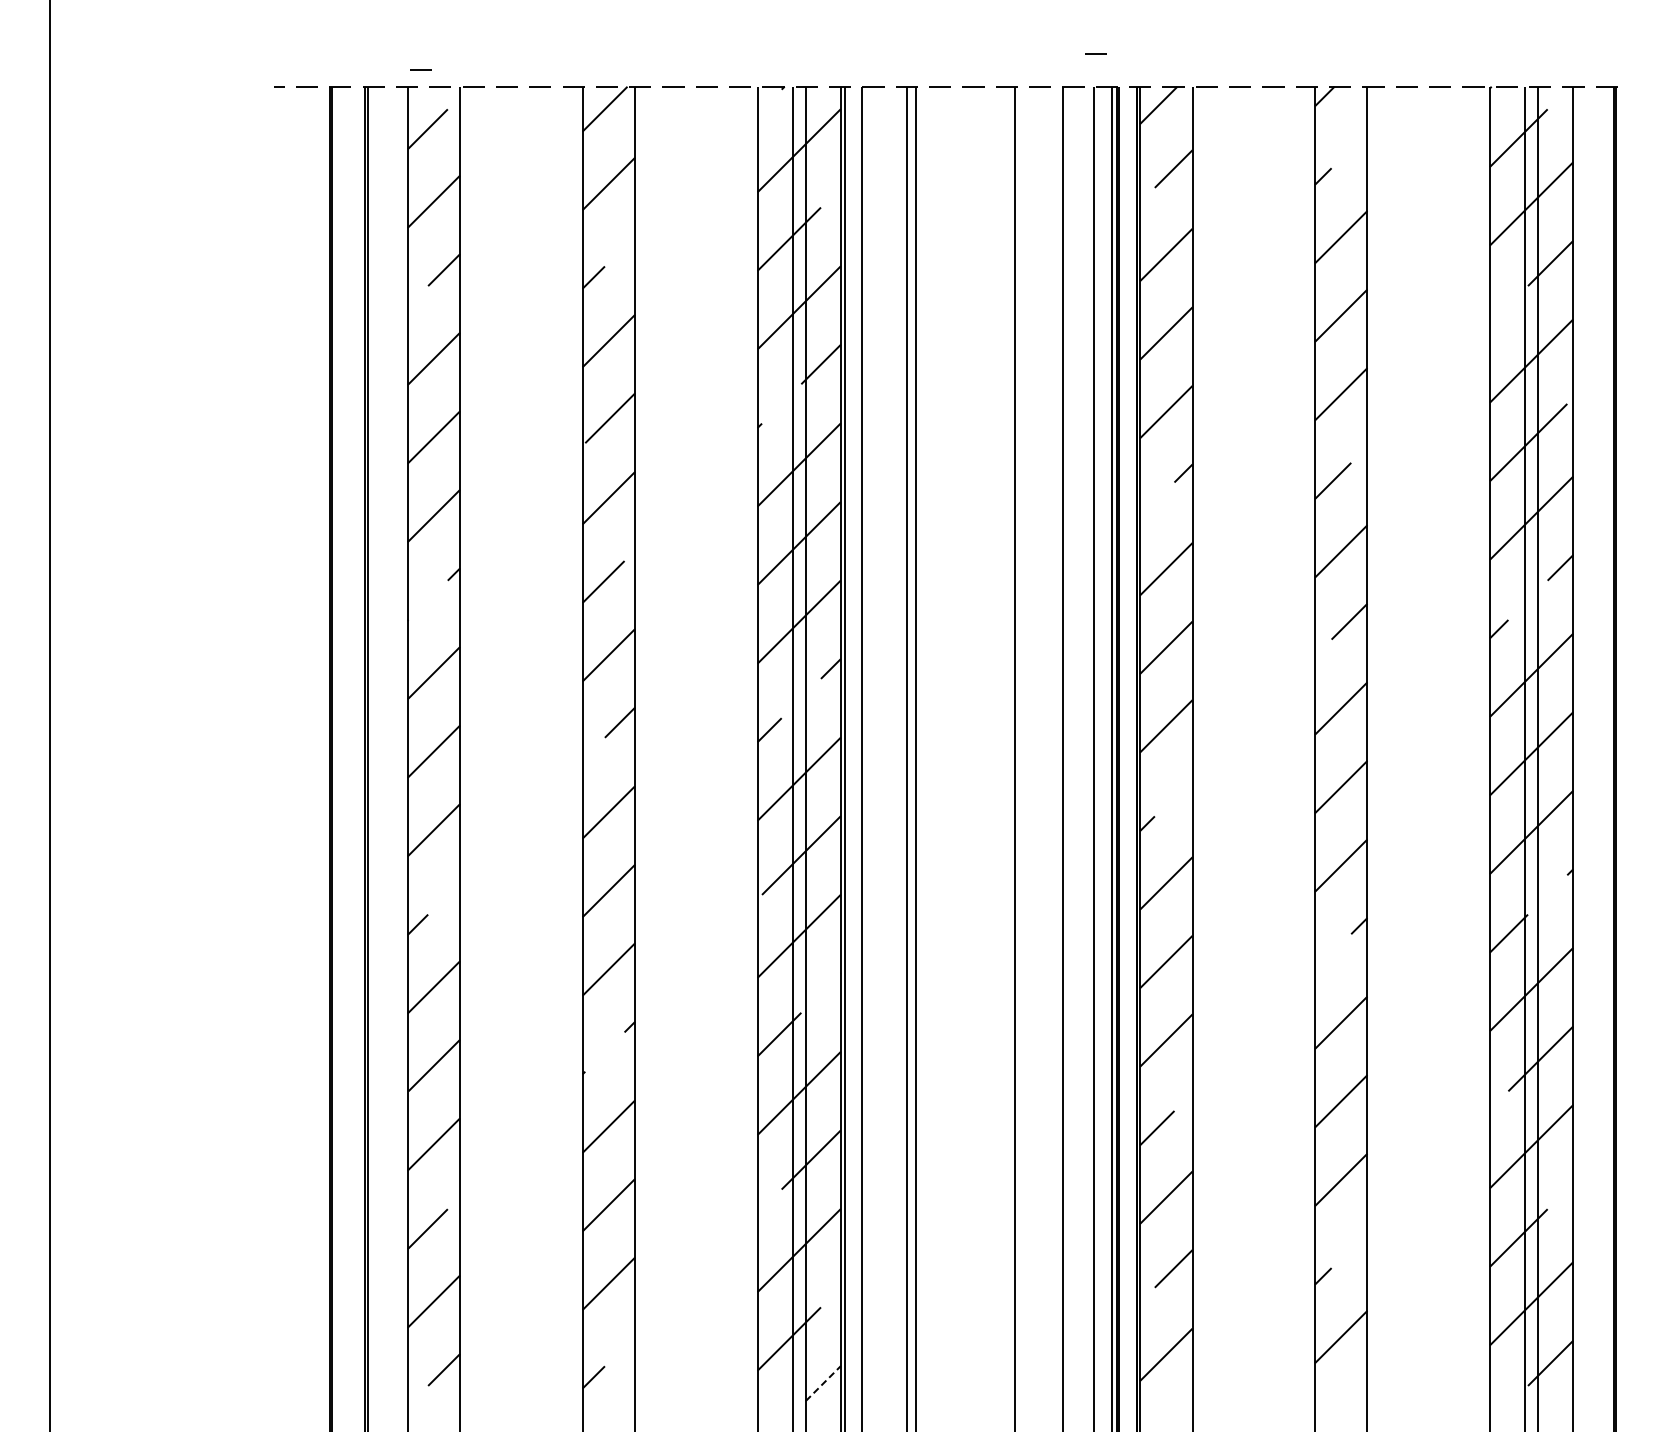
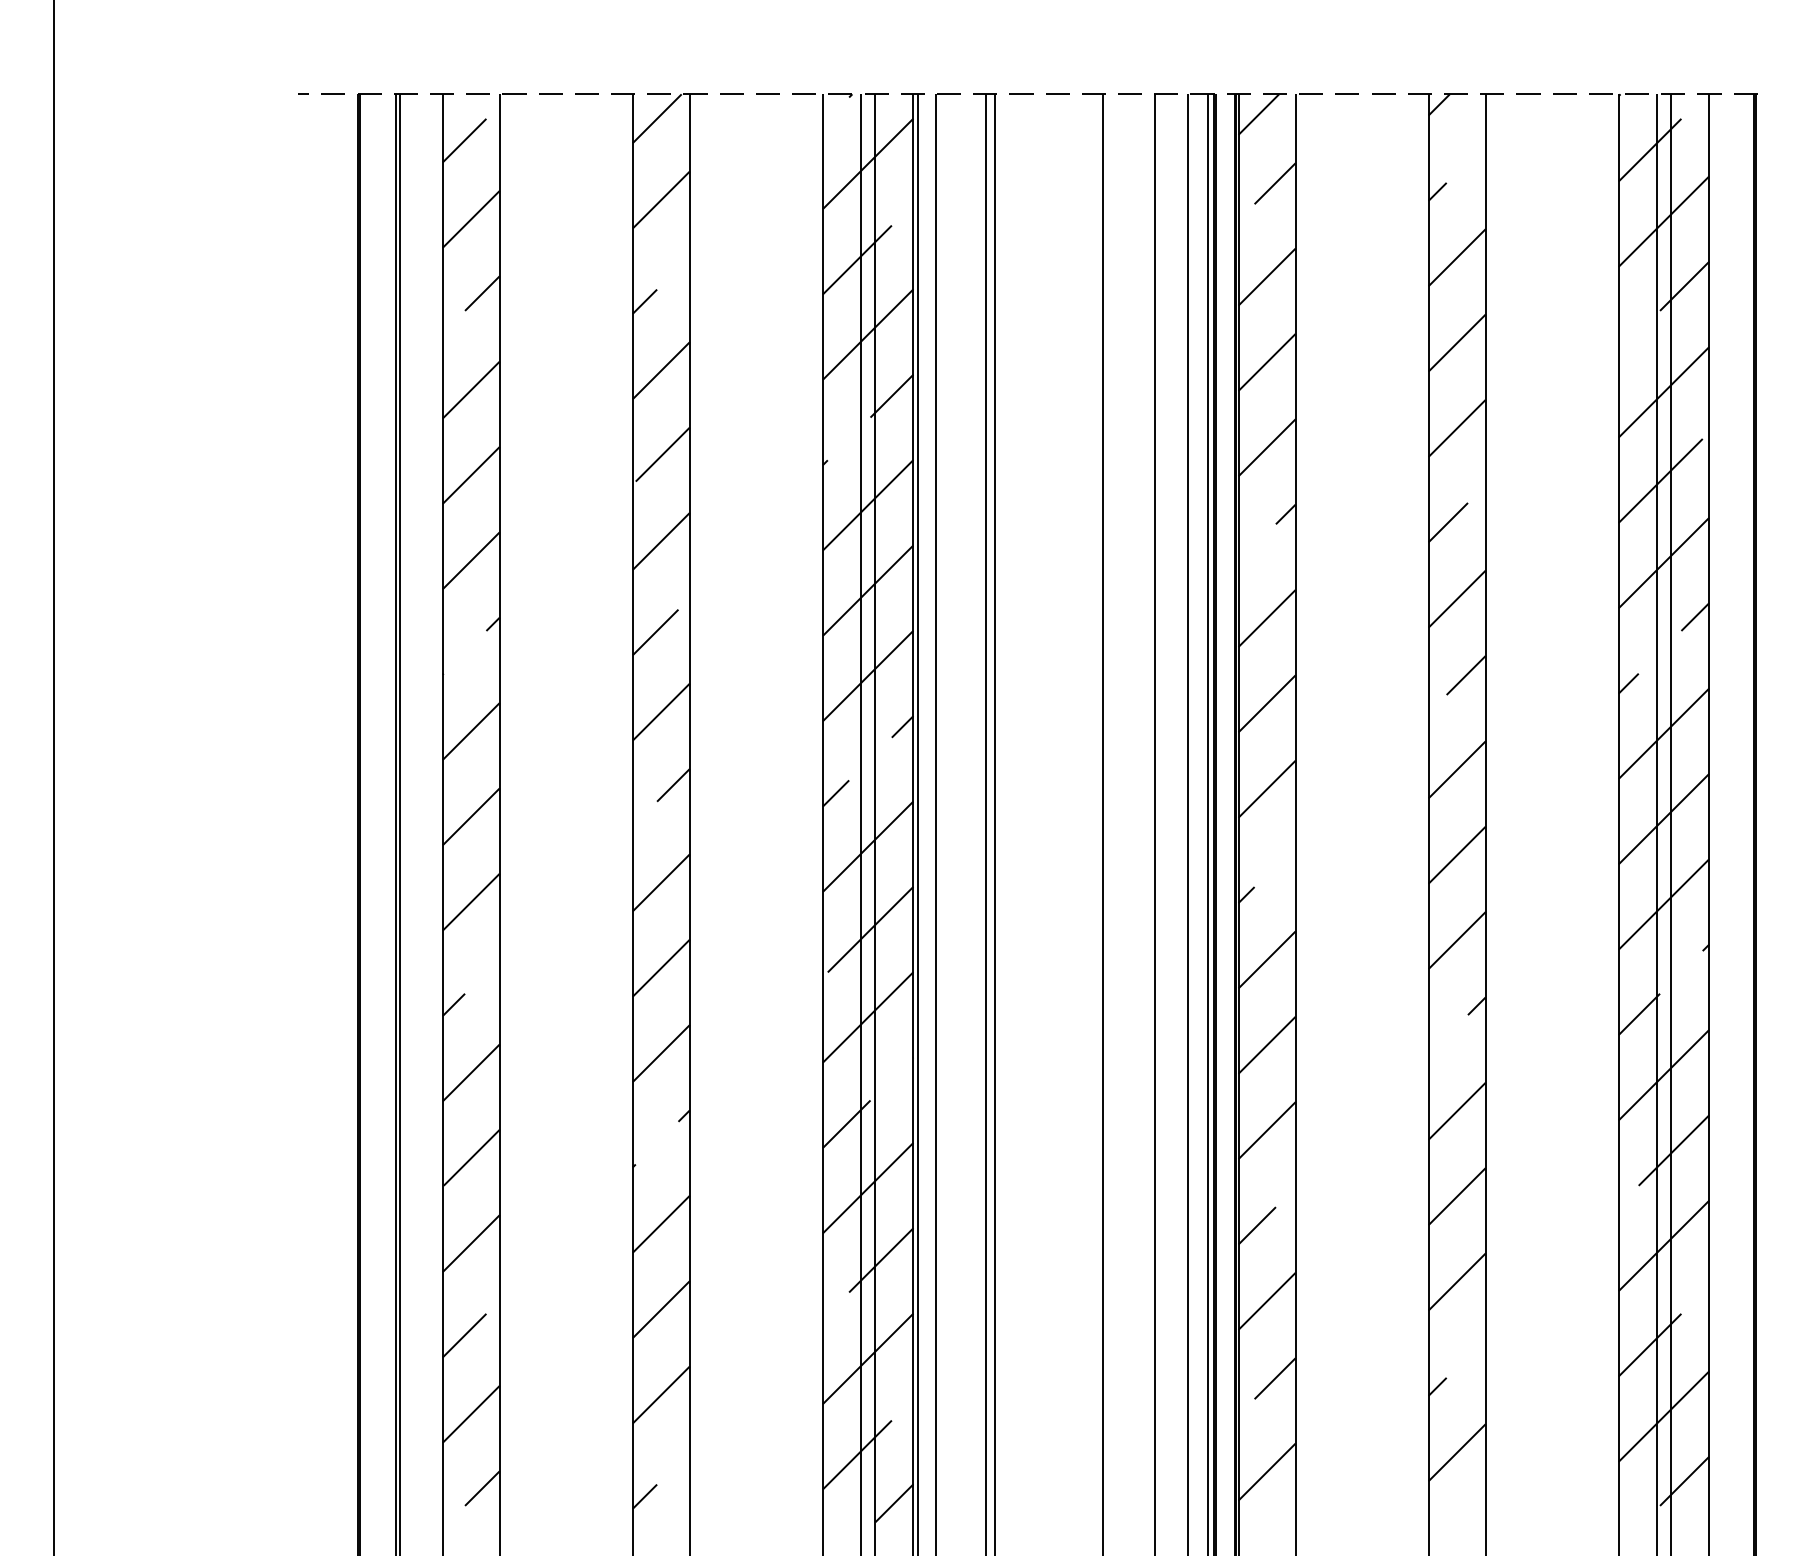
line: (1095, 53) -> (1190, 58), removed
line: (420, 69) -> (456, 75), removed
line: (823, 1383) -> (894, 1503), dashed -> solid

